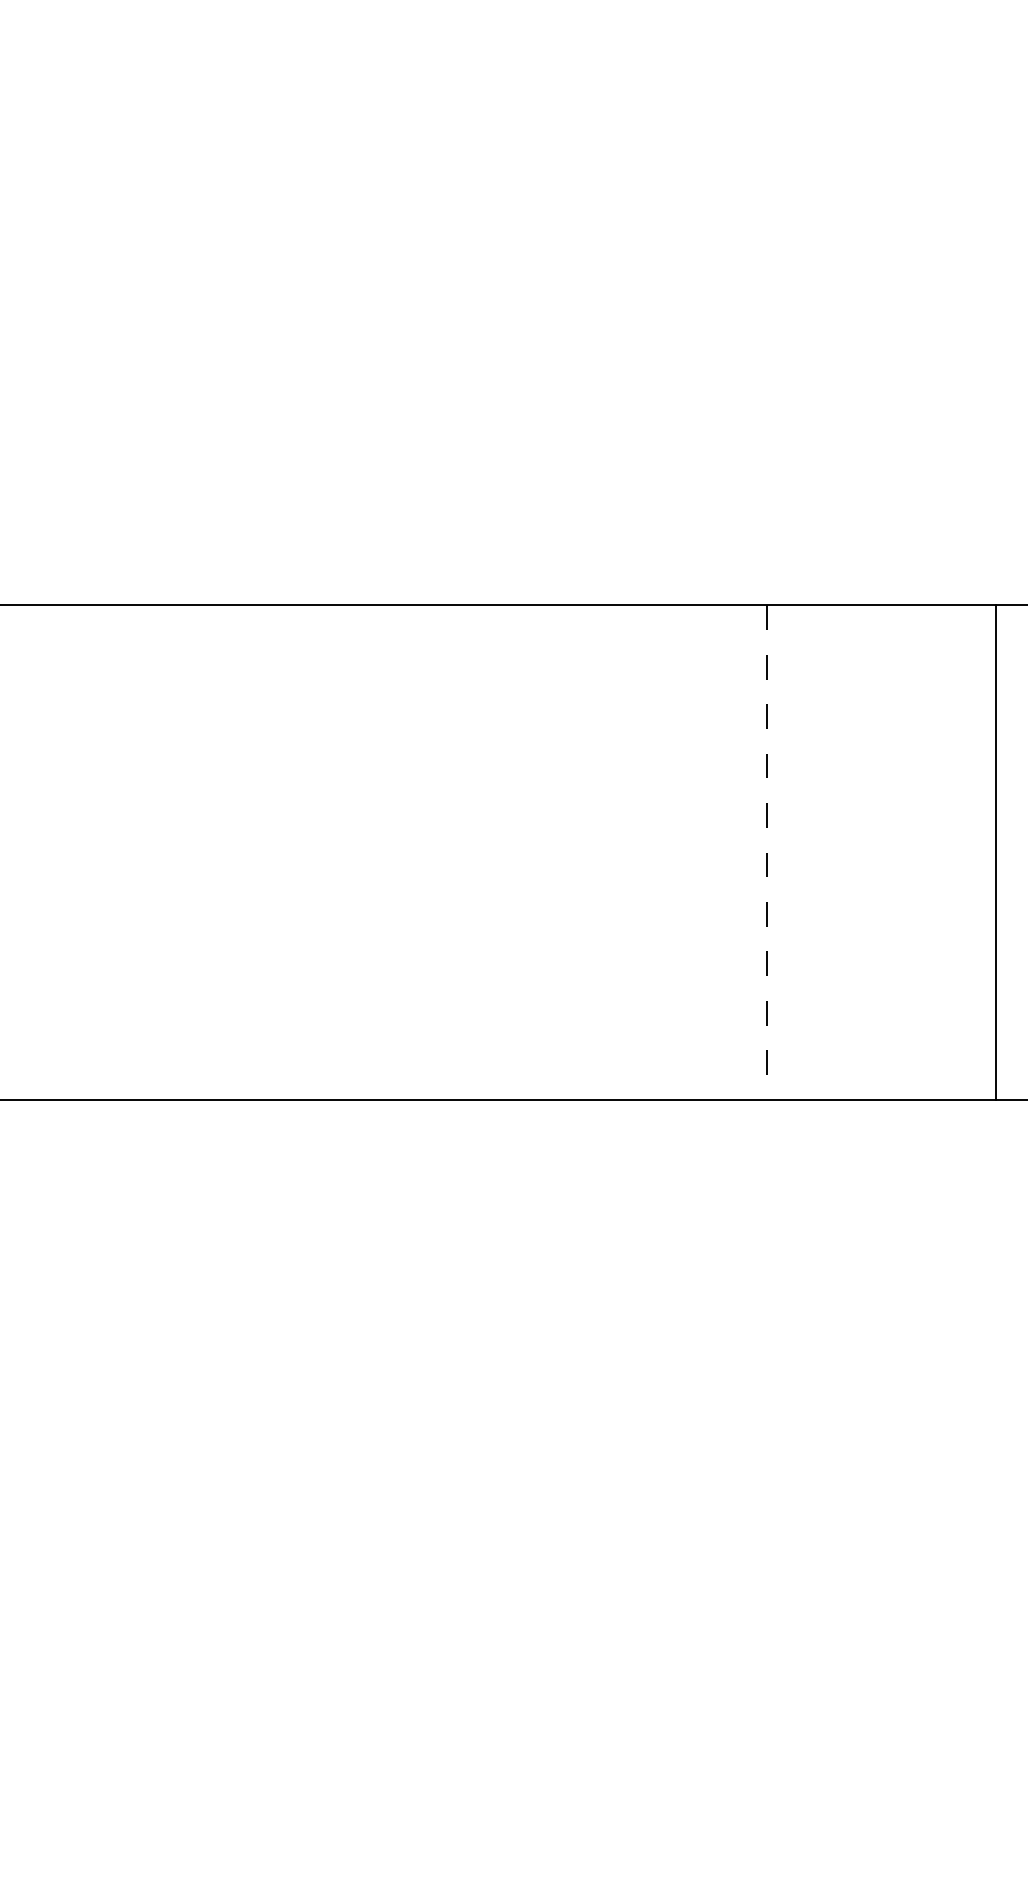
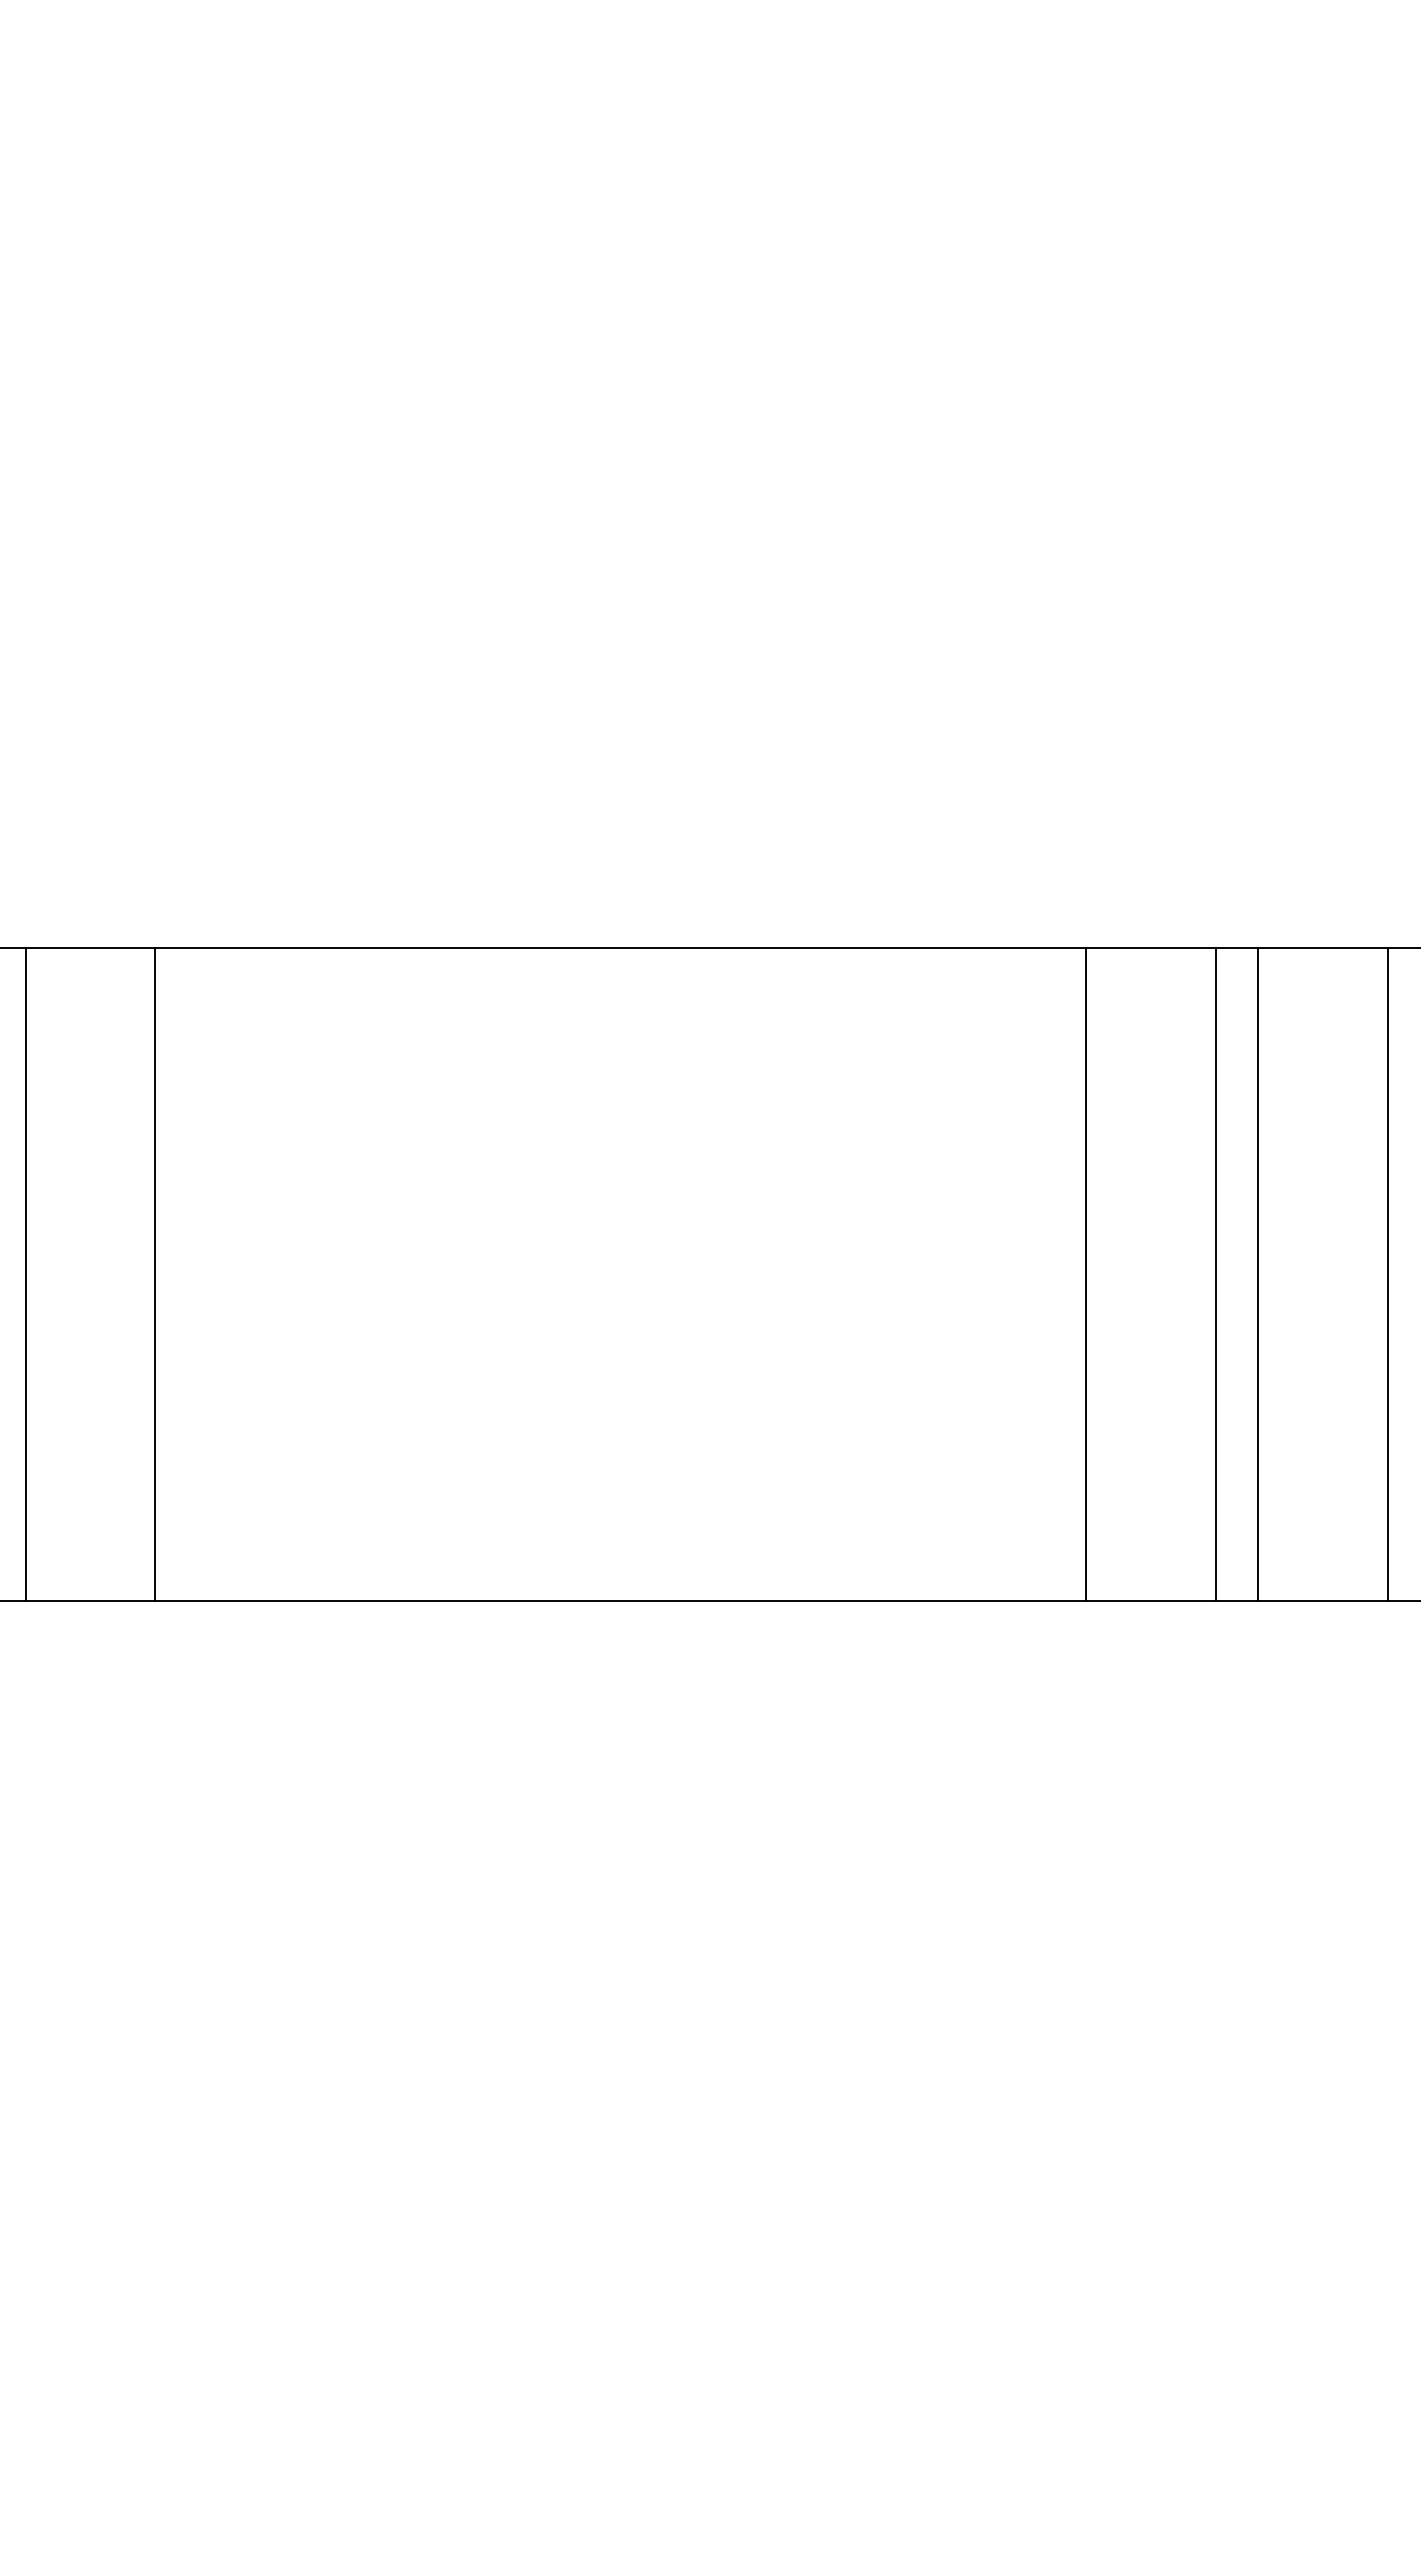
line: (63, 852) -> (155, 1274), added
line: (767, 852) -> (1086, 1274), dashed -> solid
line: (865, 852) -> (1216, 1274), added
line: (897, 852) -> (1258, 1274), added

